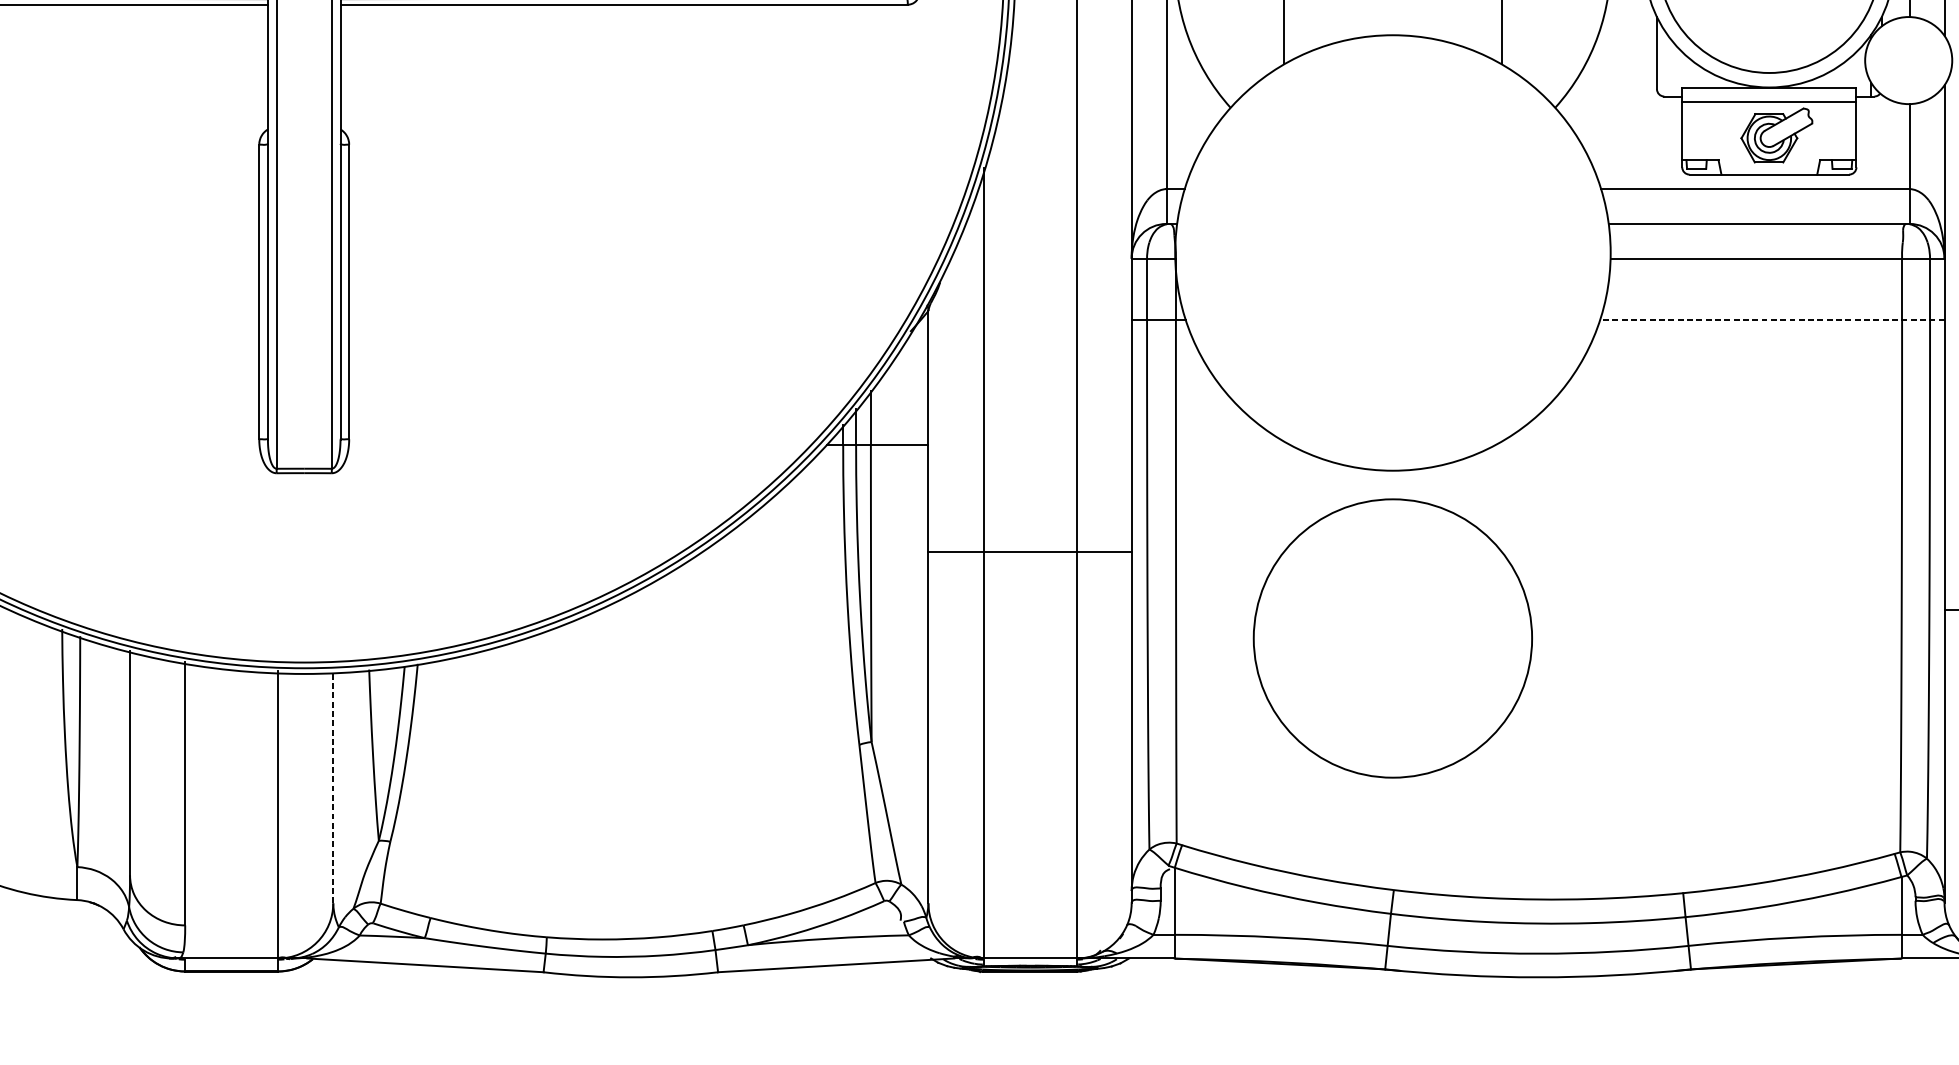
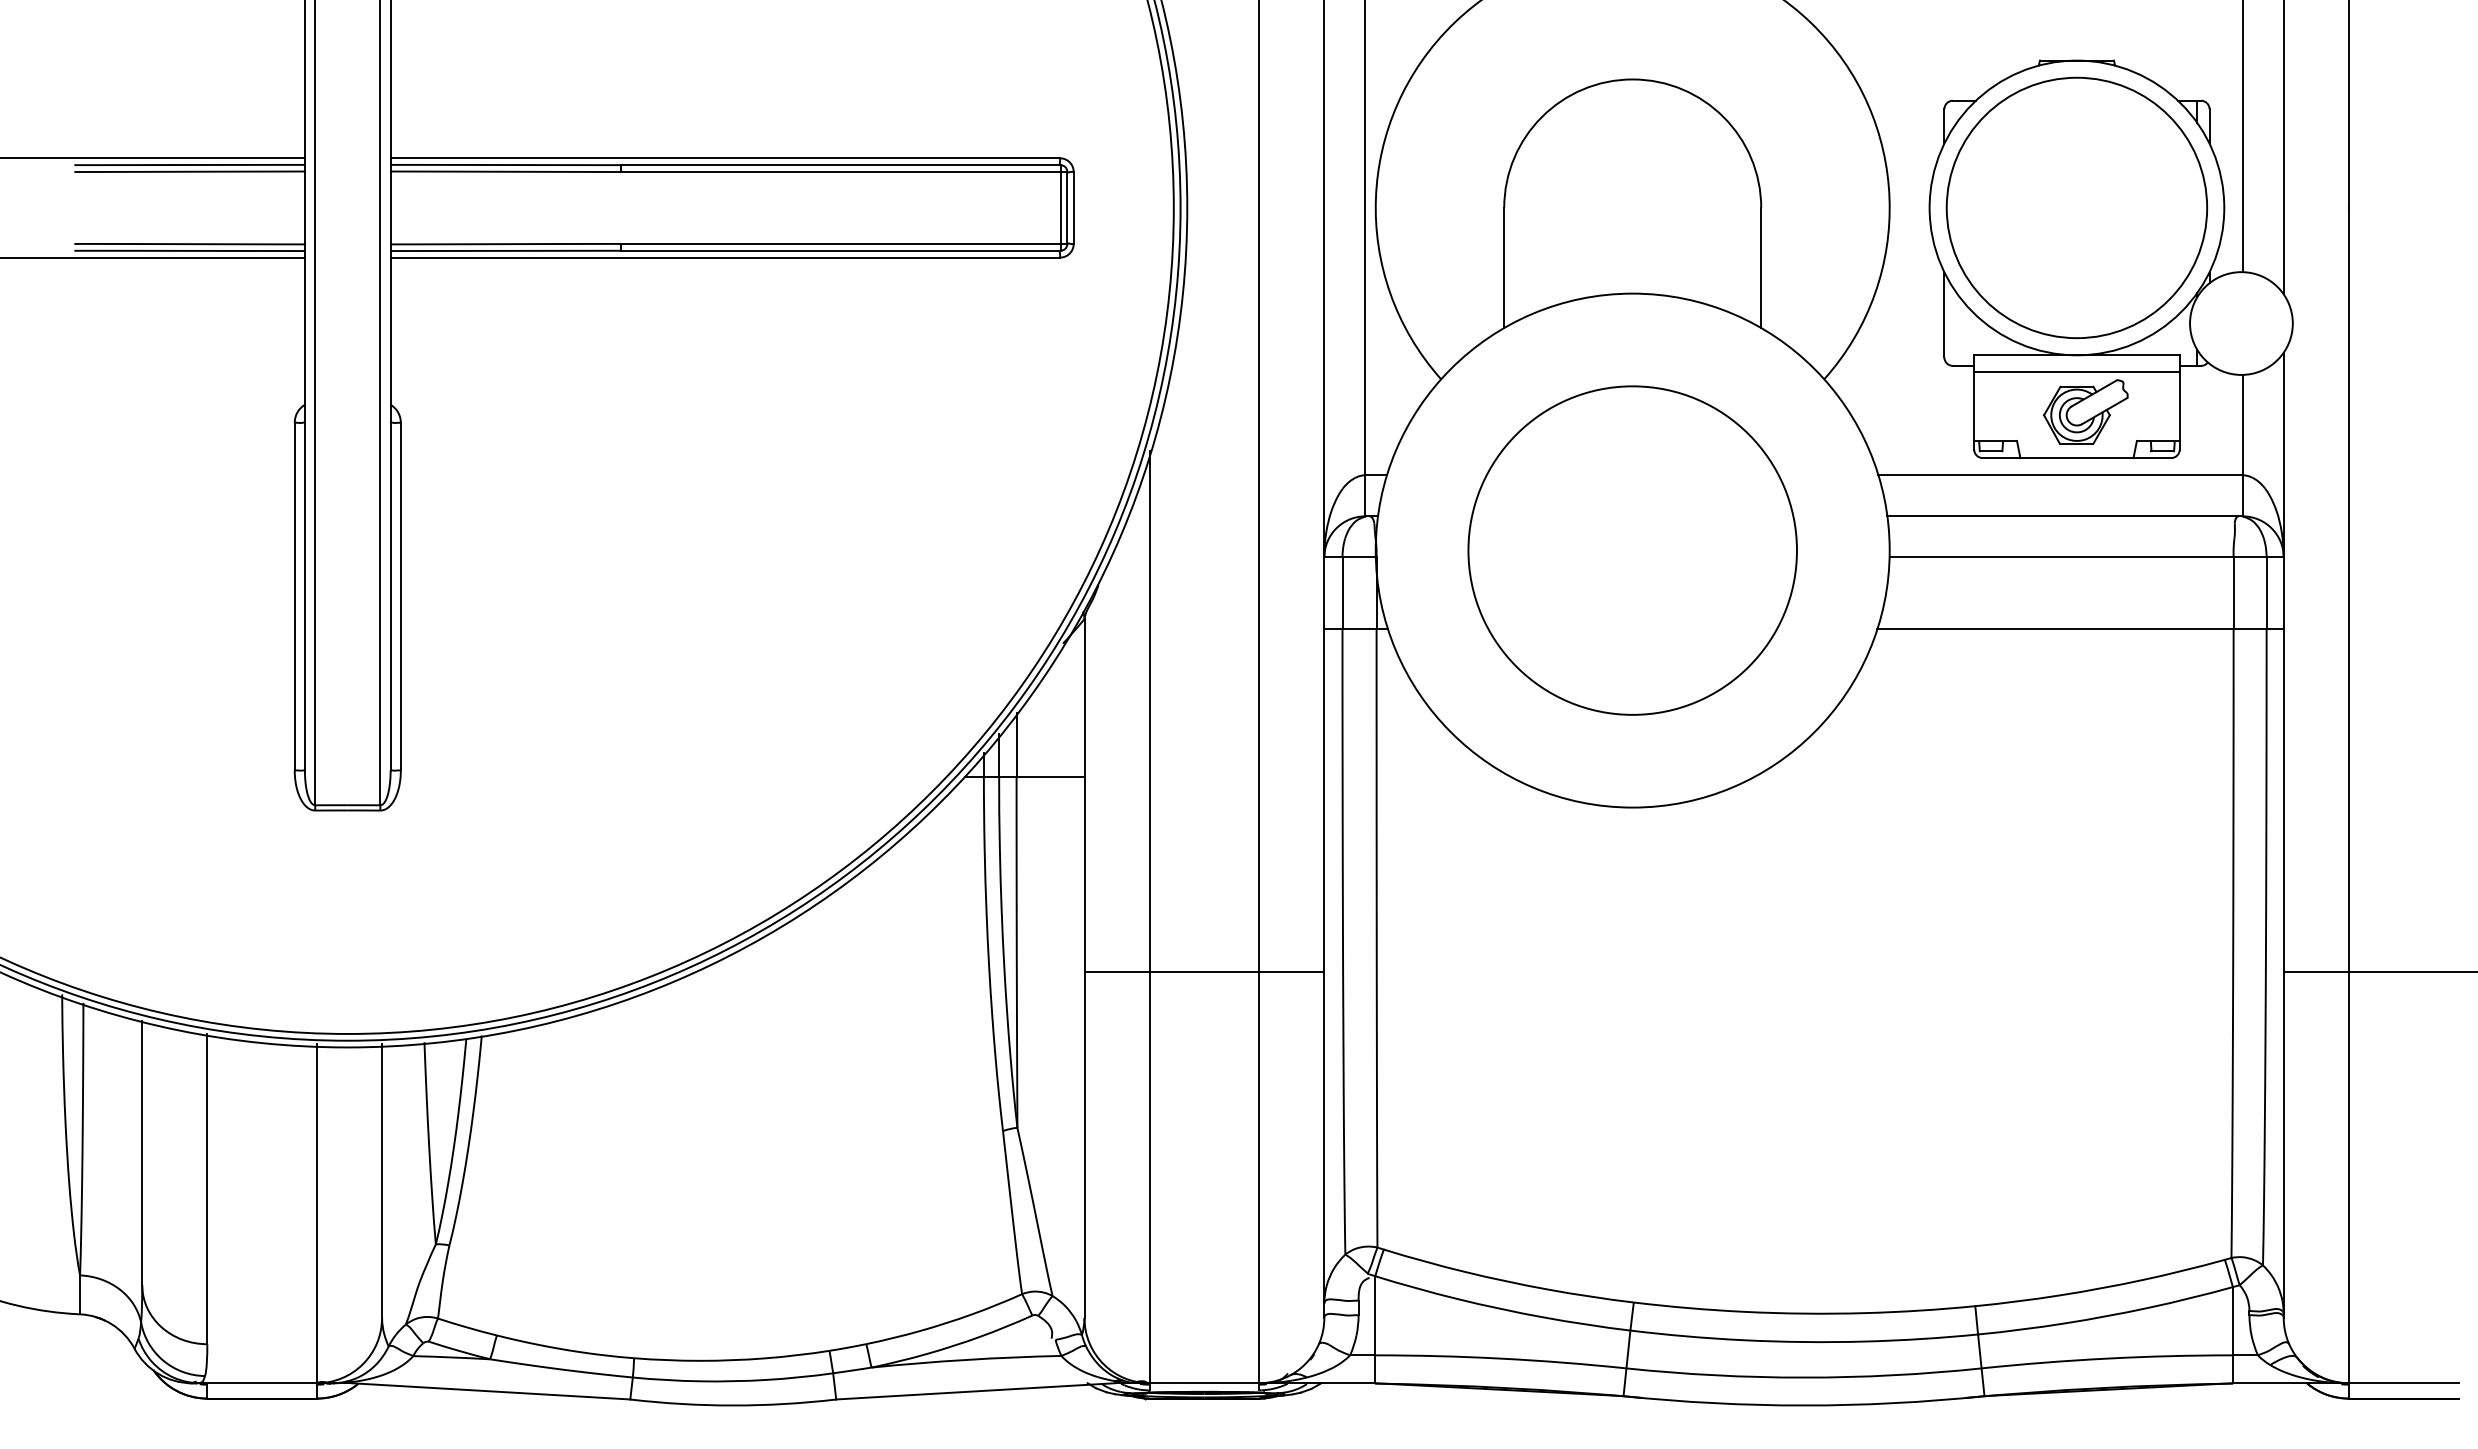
line: (1772, 319) -> (2080, 629), dashed -> solid
line: (1030, 551) -> (1204, 972), moved
circle: (1392, 638) -> (1632, 550), moved
line: (333, 786) -> (382, 1180), dashed -> solid

